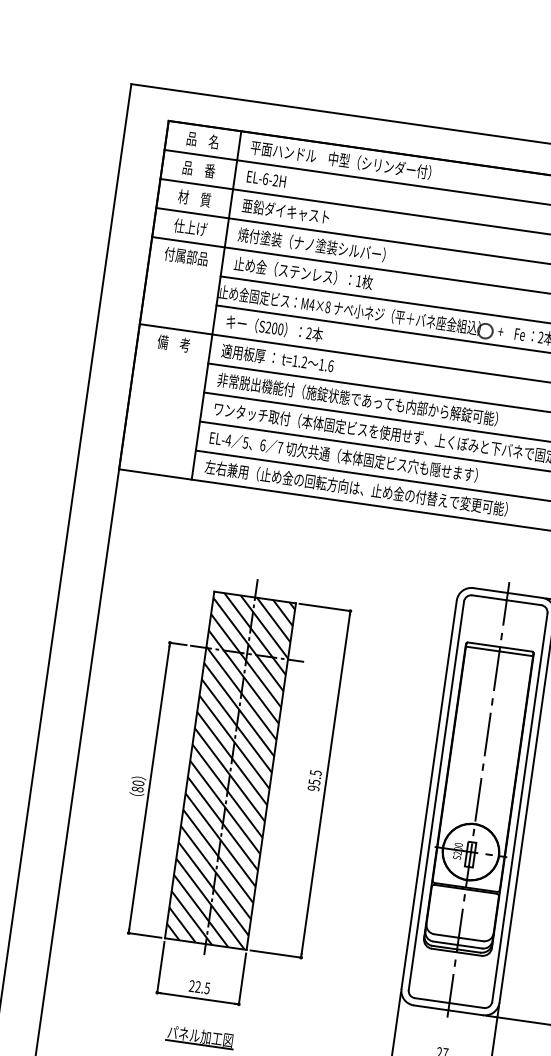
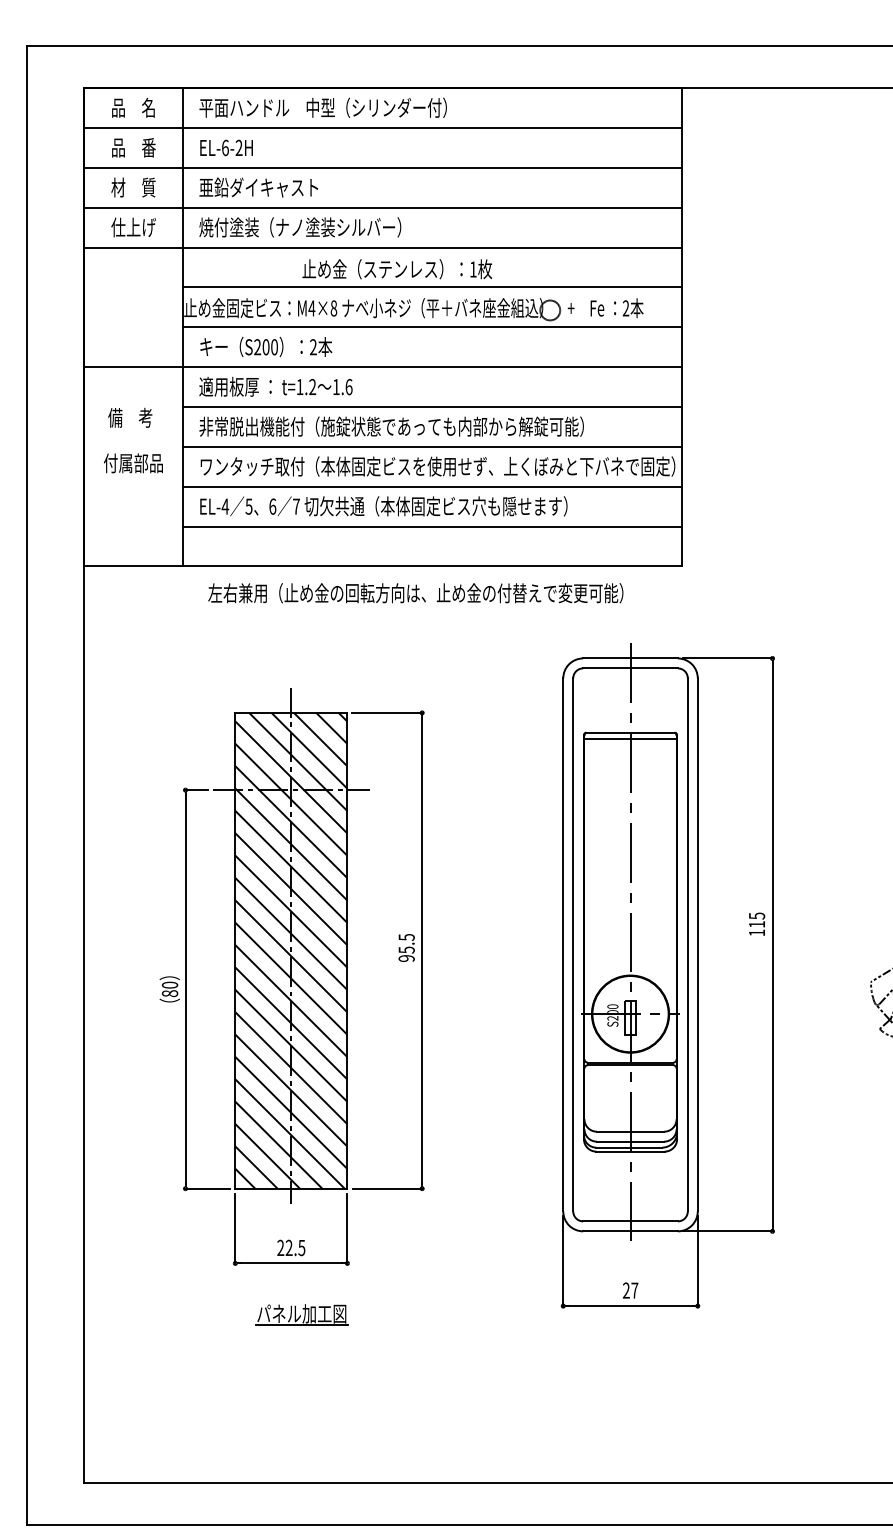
text: (186, 256) -> (133, 463), moved
text: (302, 273) -> (396, 269), moved
text: (173, 343) -> (130, 417), moved
text: (356, 488) -> (415, 593), moved

